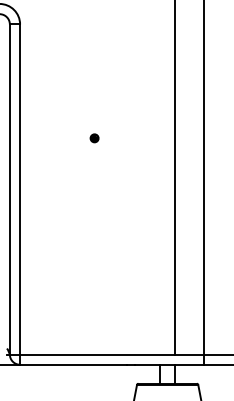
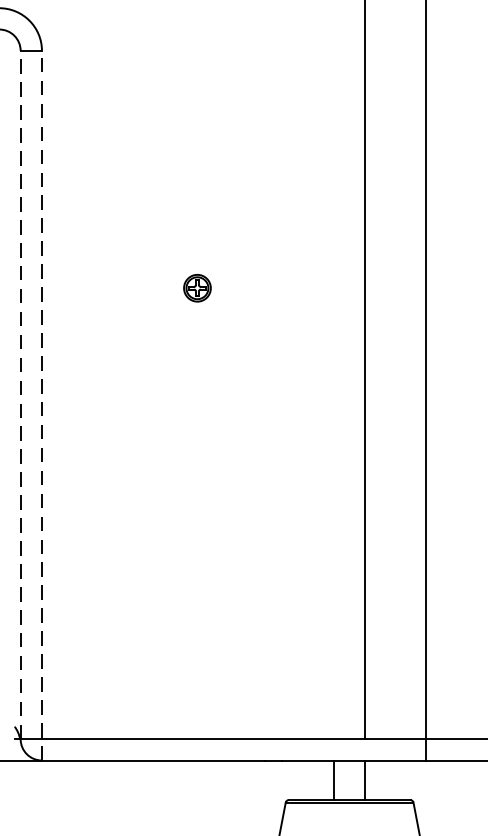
part: (94, 138) -> (197, 288), size x1.6
line: (9, 188) -> (19, 392), solid -> dashed
line: (20, 194) -> (42, 405), solid -> dashed

